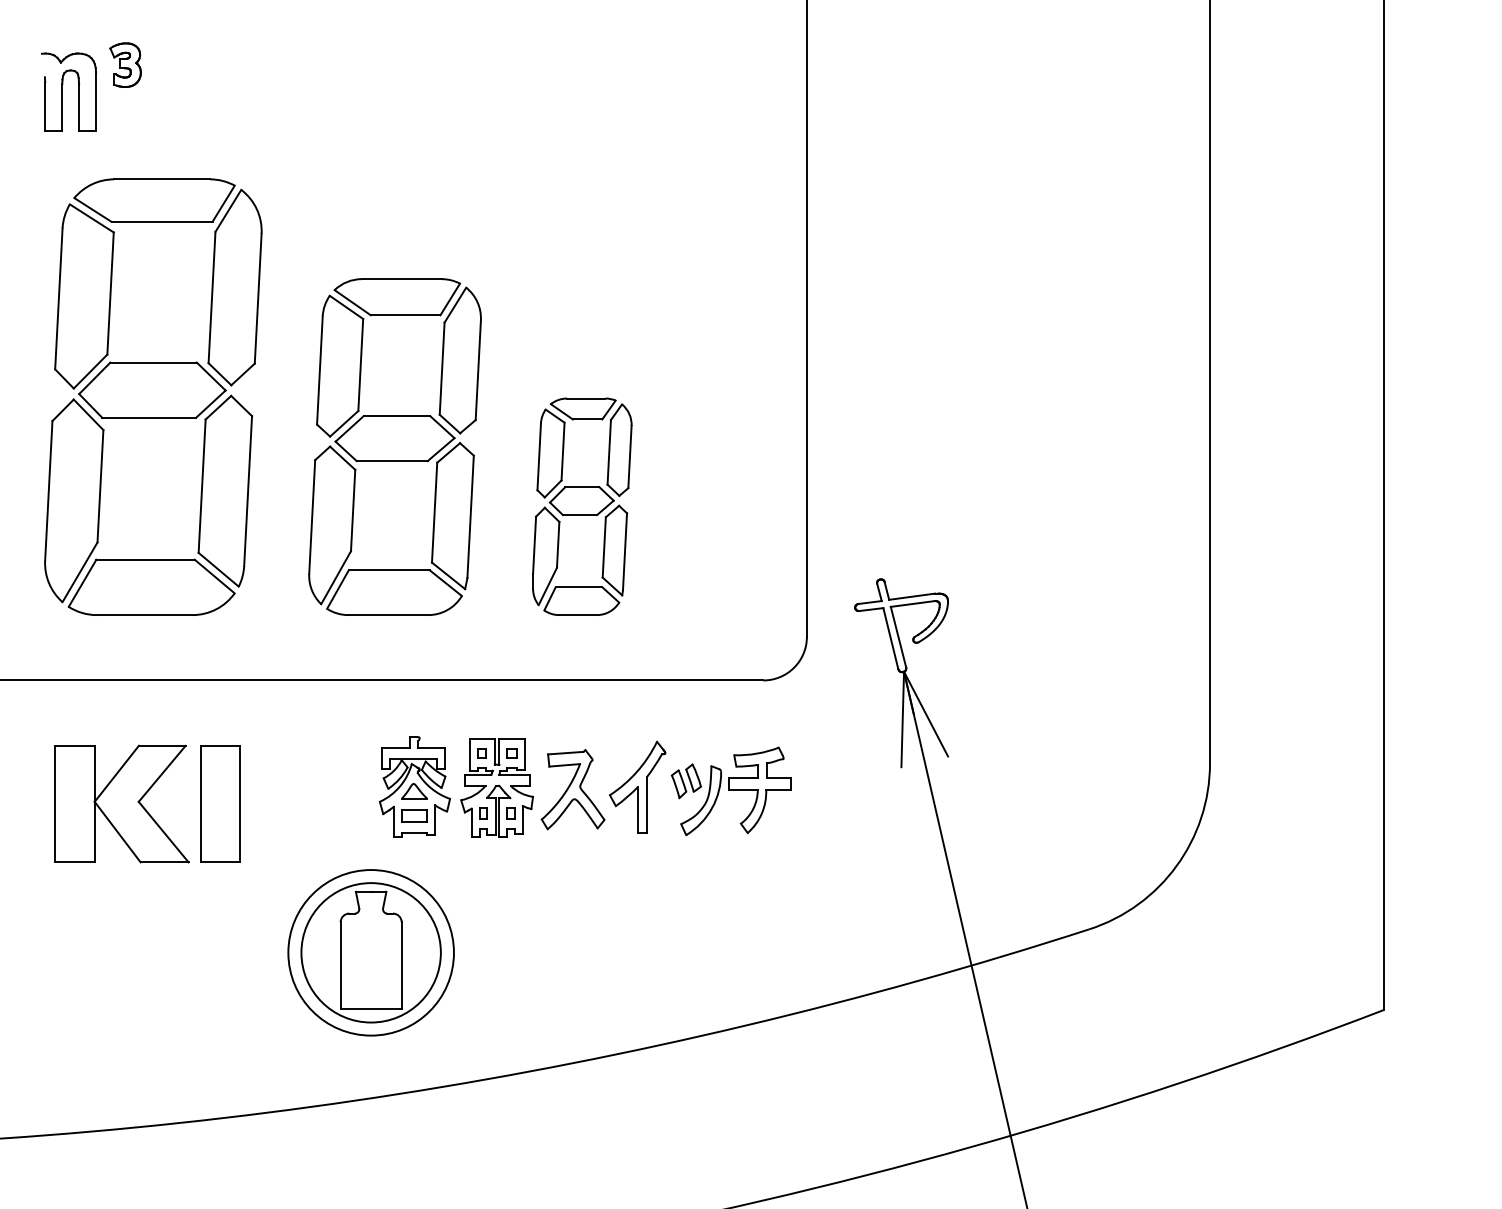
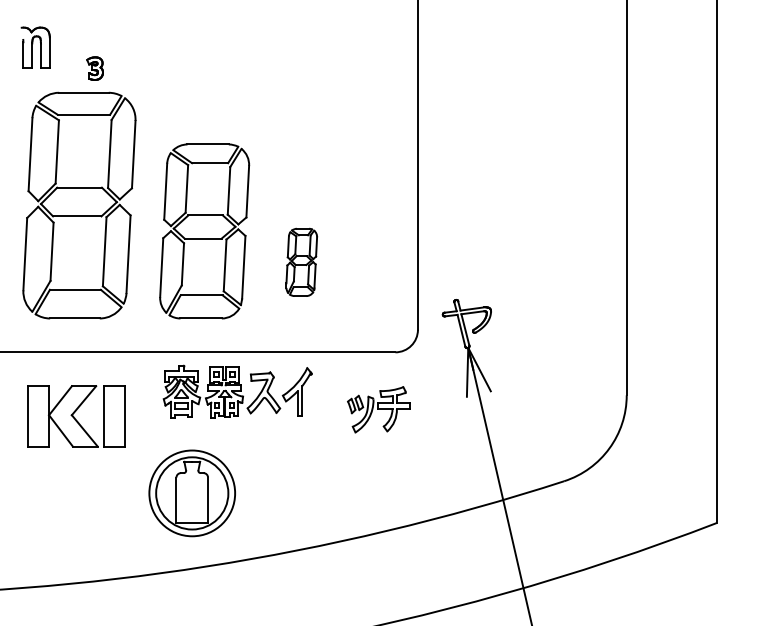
part: (124, 64) -> (94, 68), moved
part: (582, 506) -> (301, 262), size x0.6
part: (522, 786) -> (237, 391), moved

